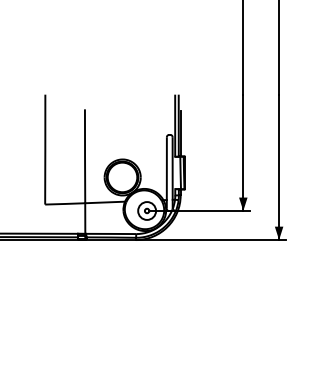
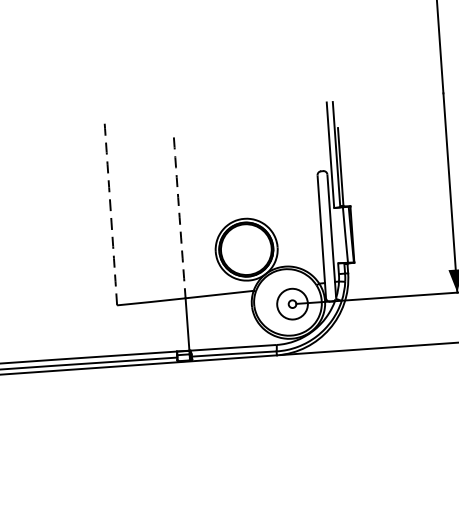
arc: (45, 149) -> (111, 210), solid -> dashed
arc: (85, 156) -> (180, 218), solid -> dashed

